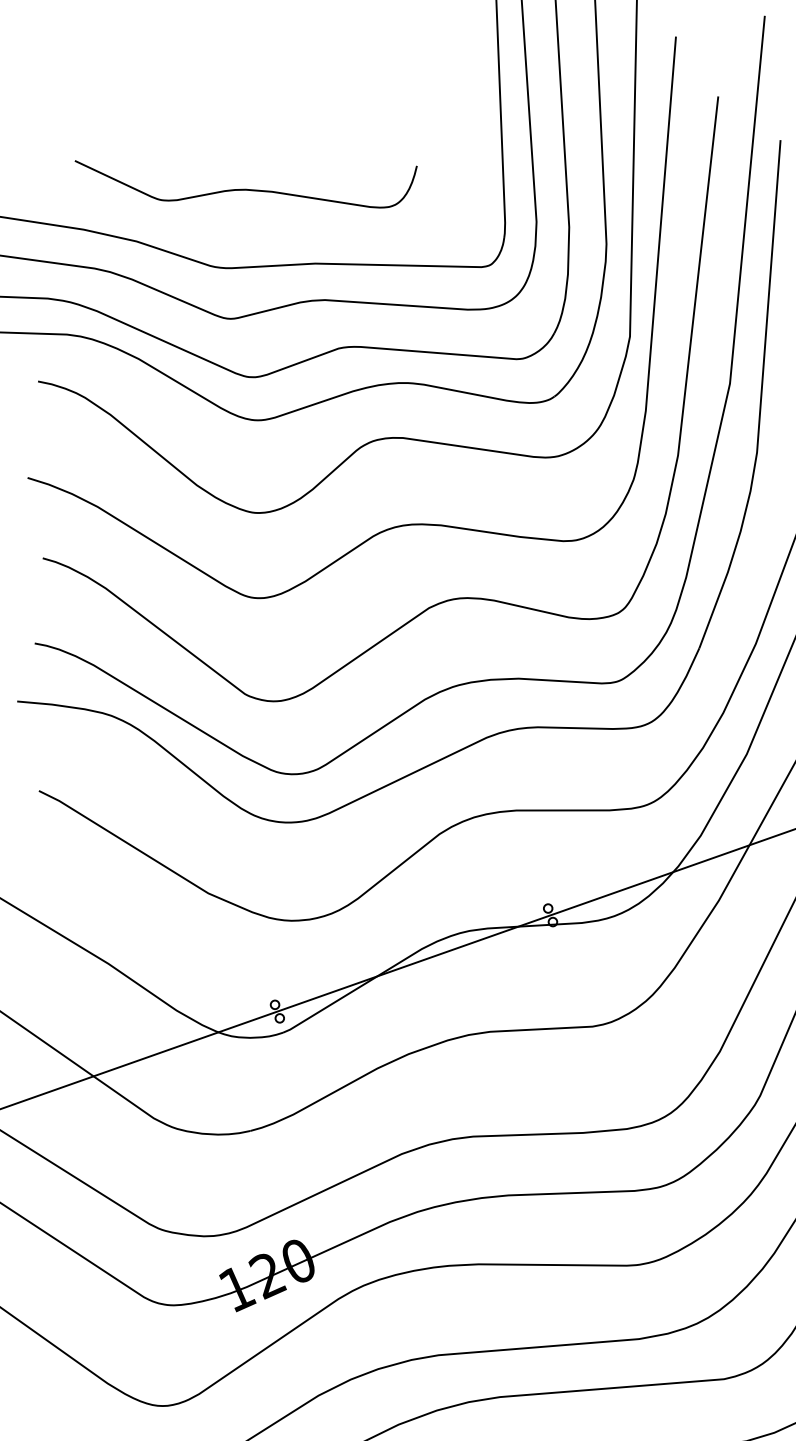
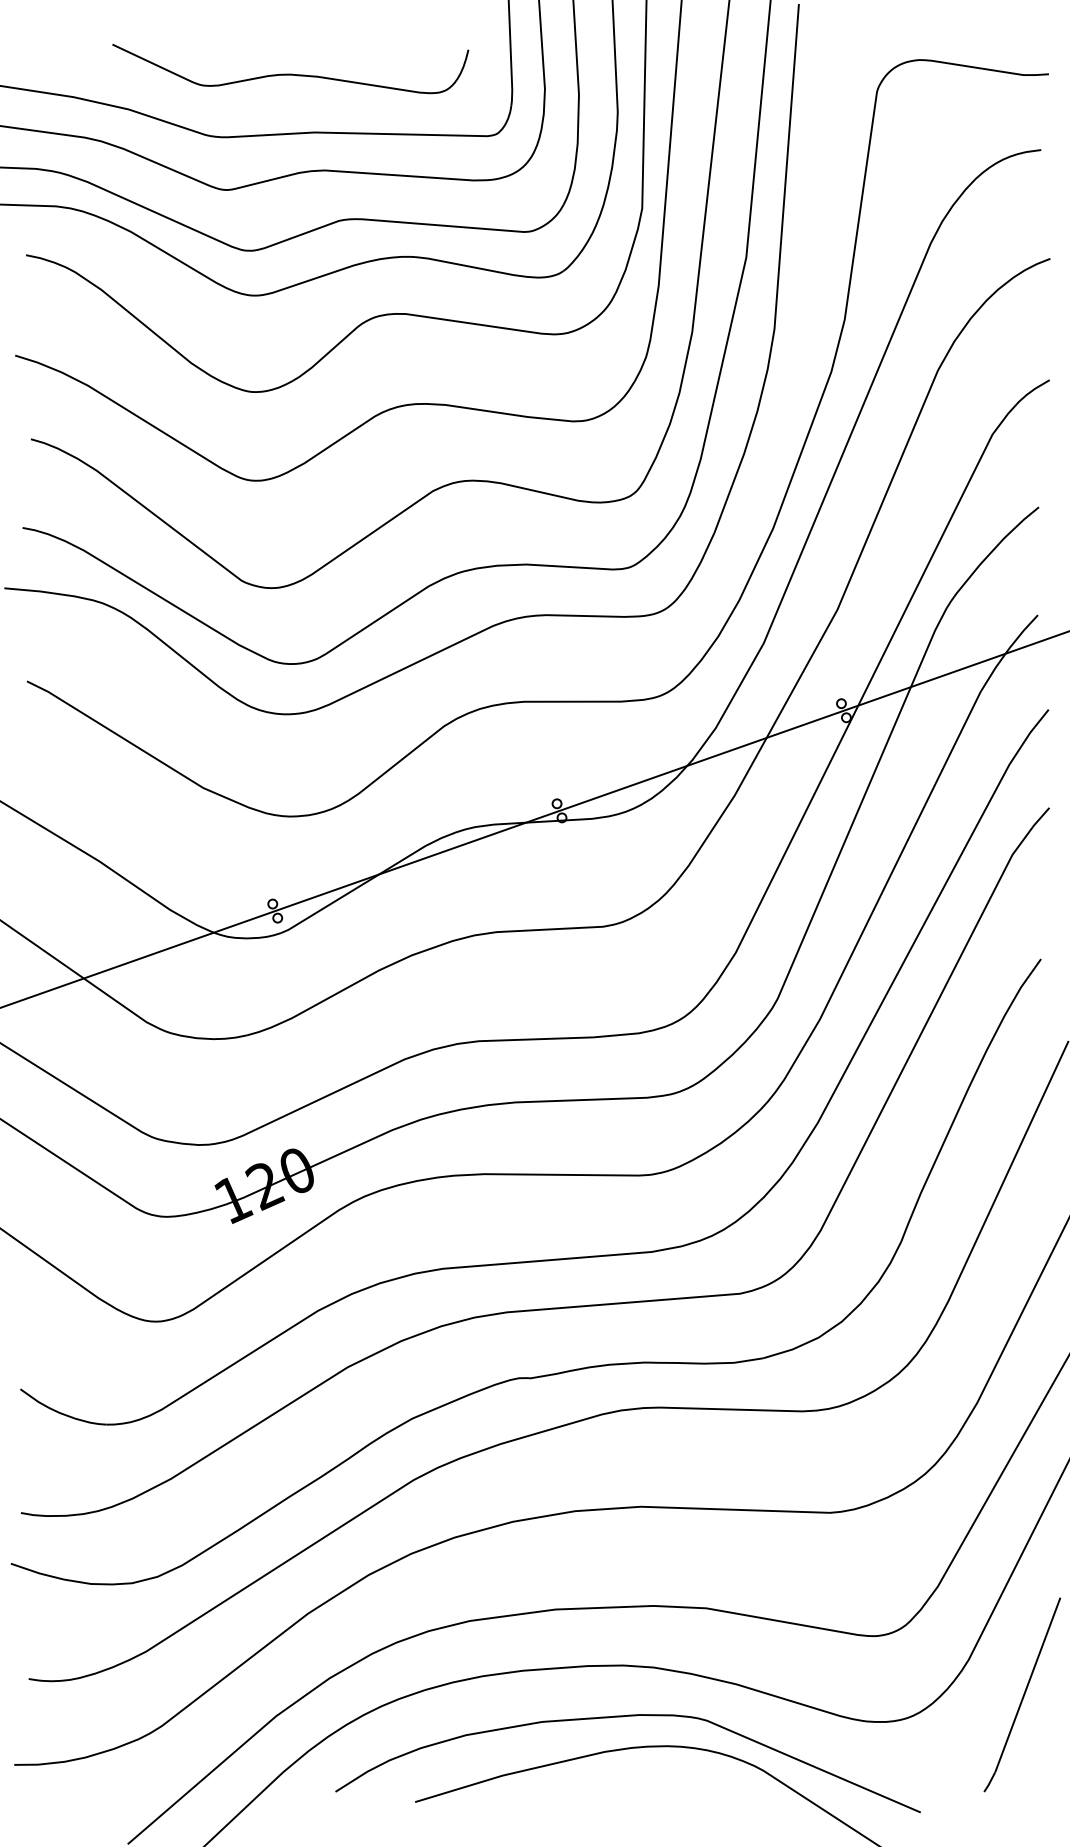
curve: (245, 188) -> (290, 73), moved

